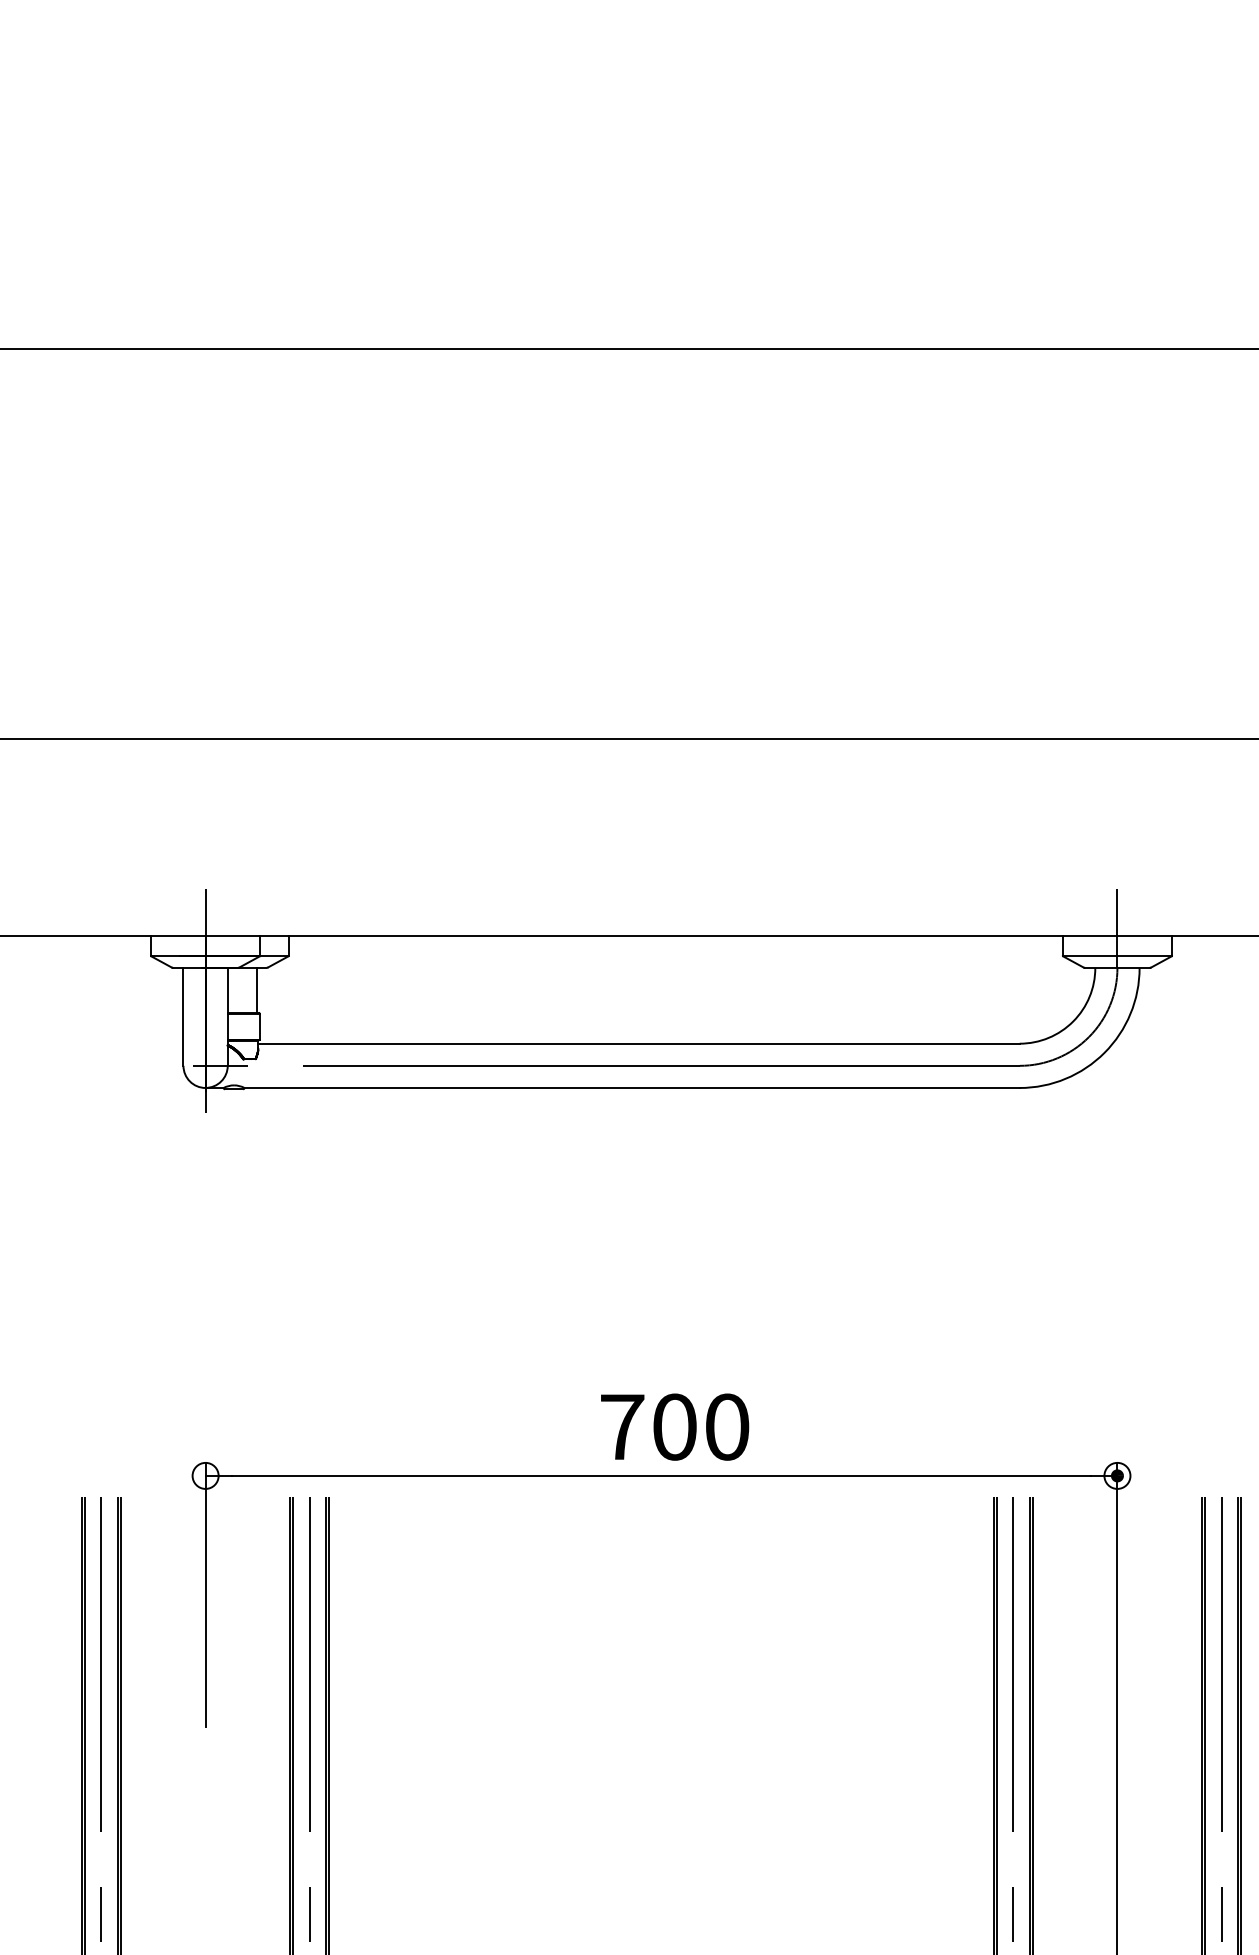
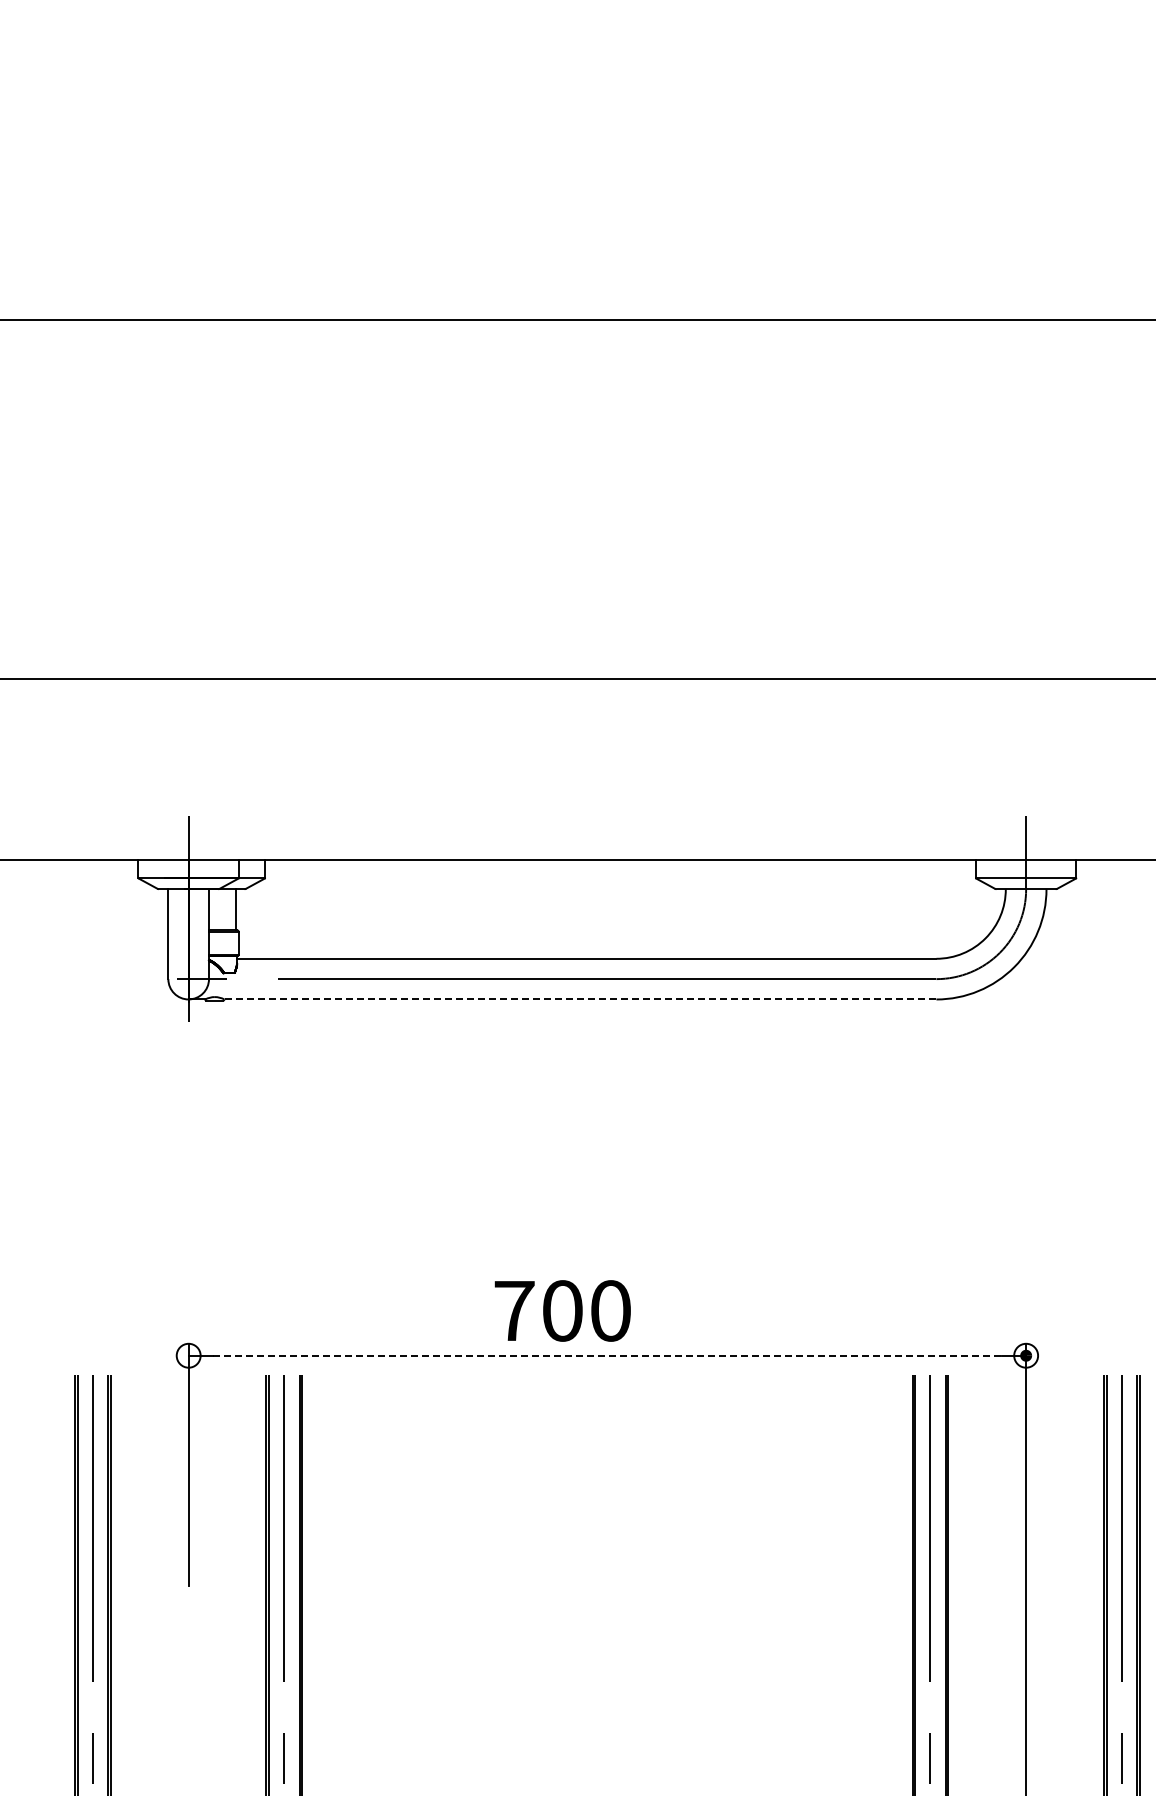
line: (631, 1088) -> (579, 999), solid -> dashed
text: (674, 1426) -> (562, 1310), moved
line: (661, 1475) -> (607, 1355), solid -> dashed

